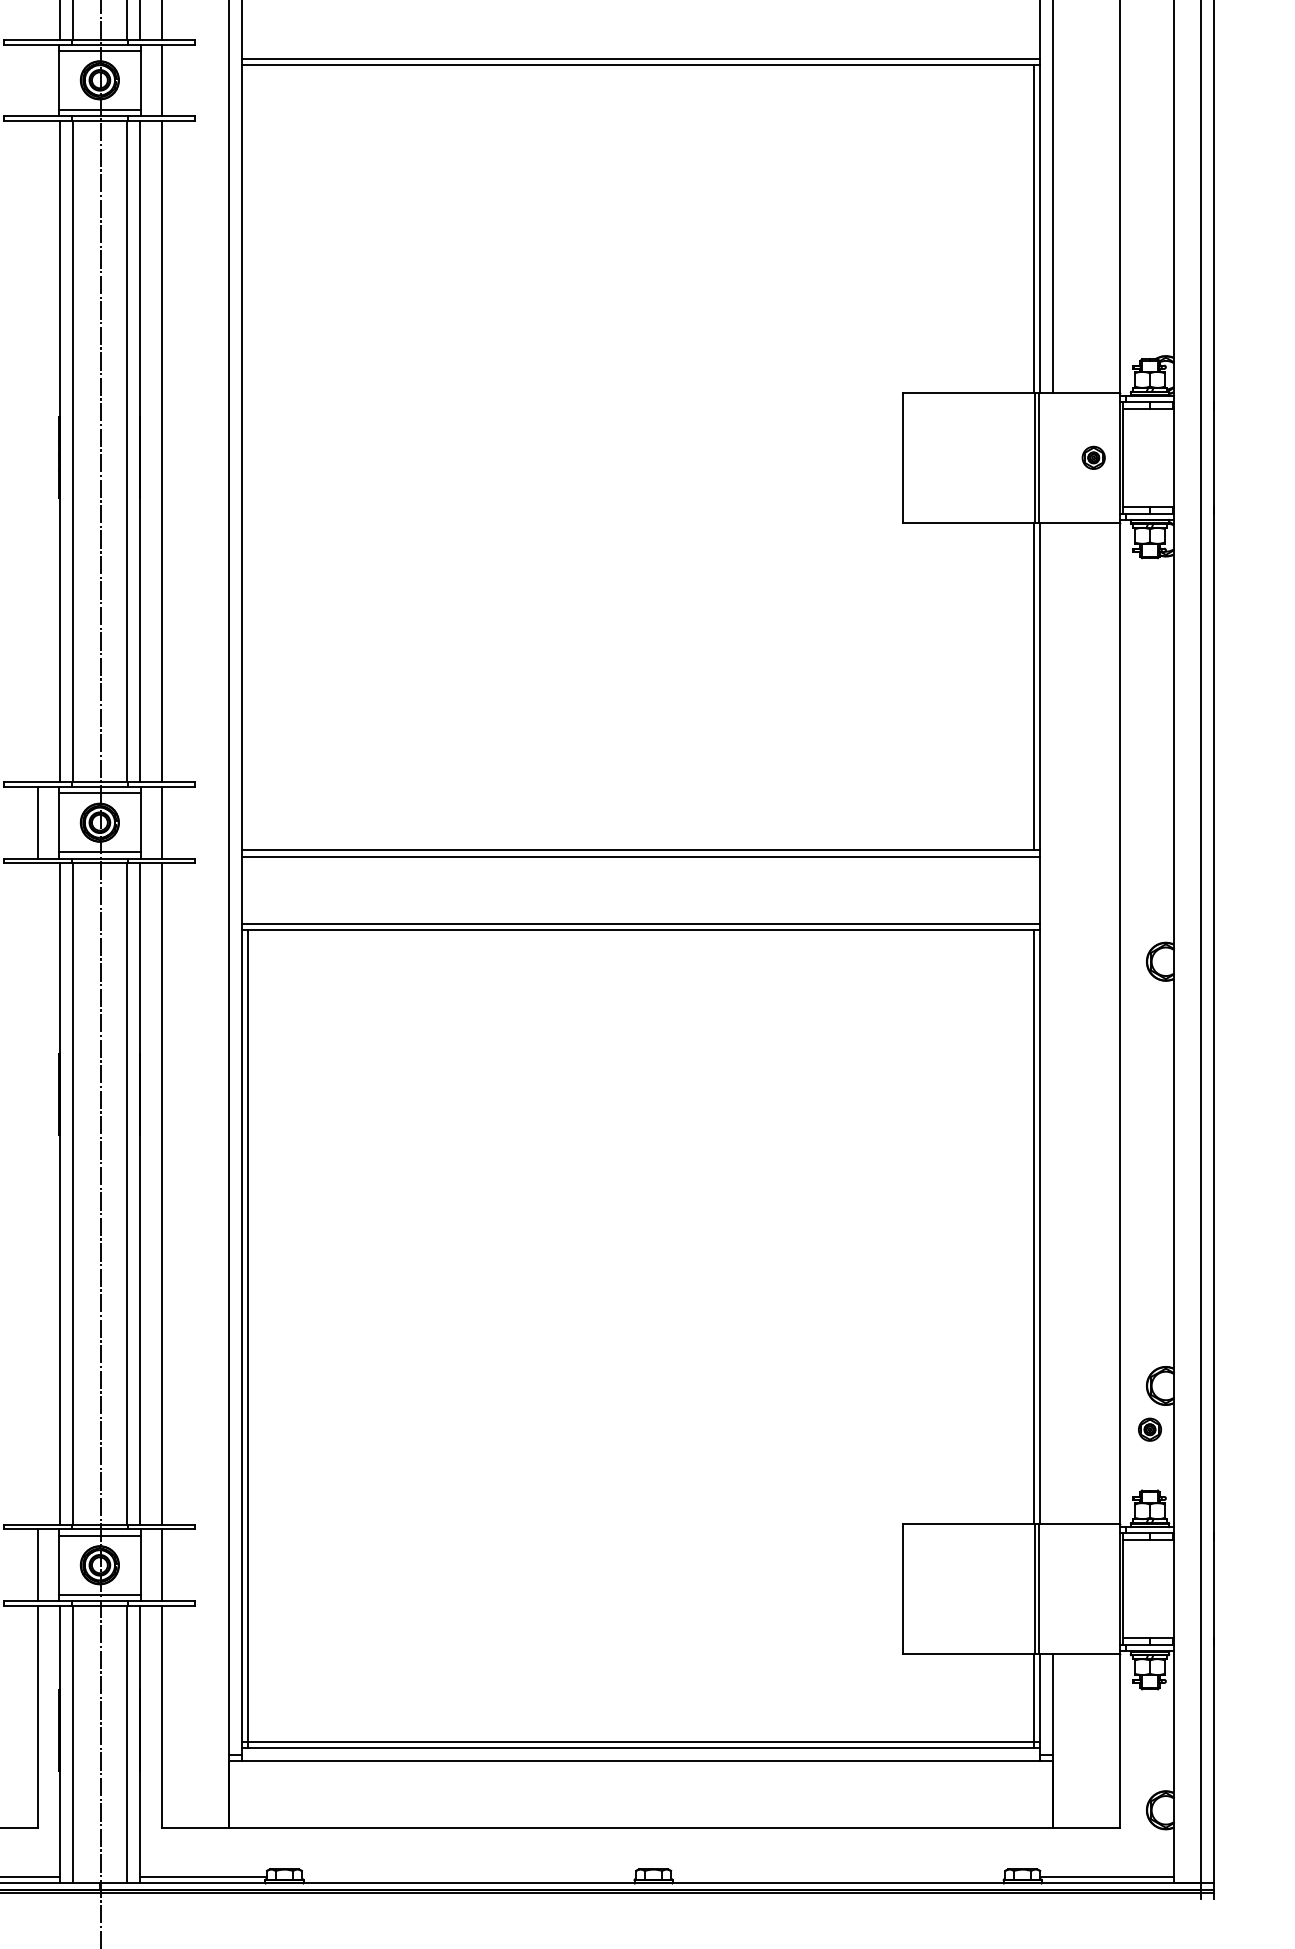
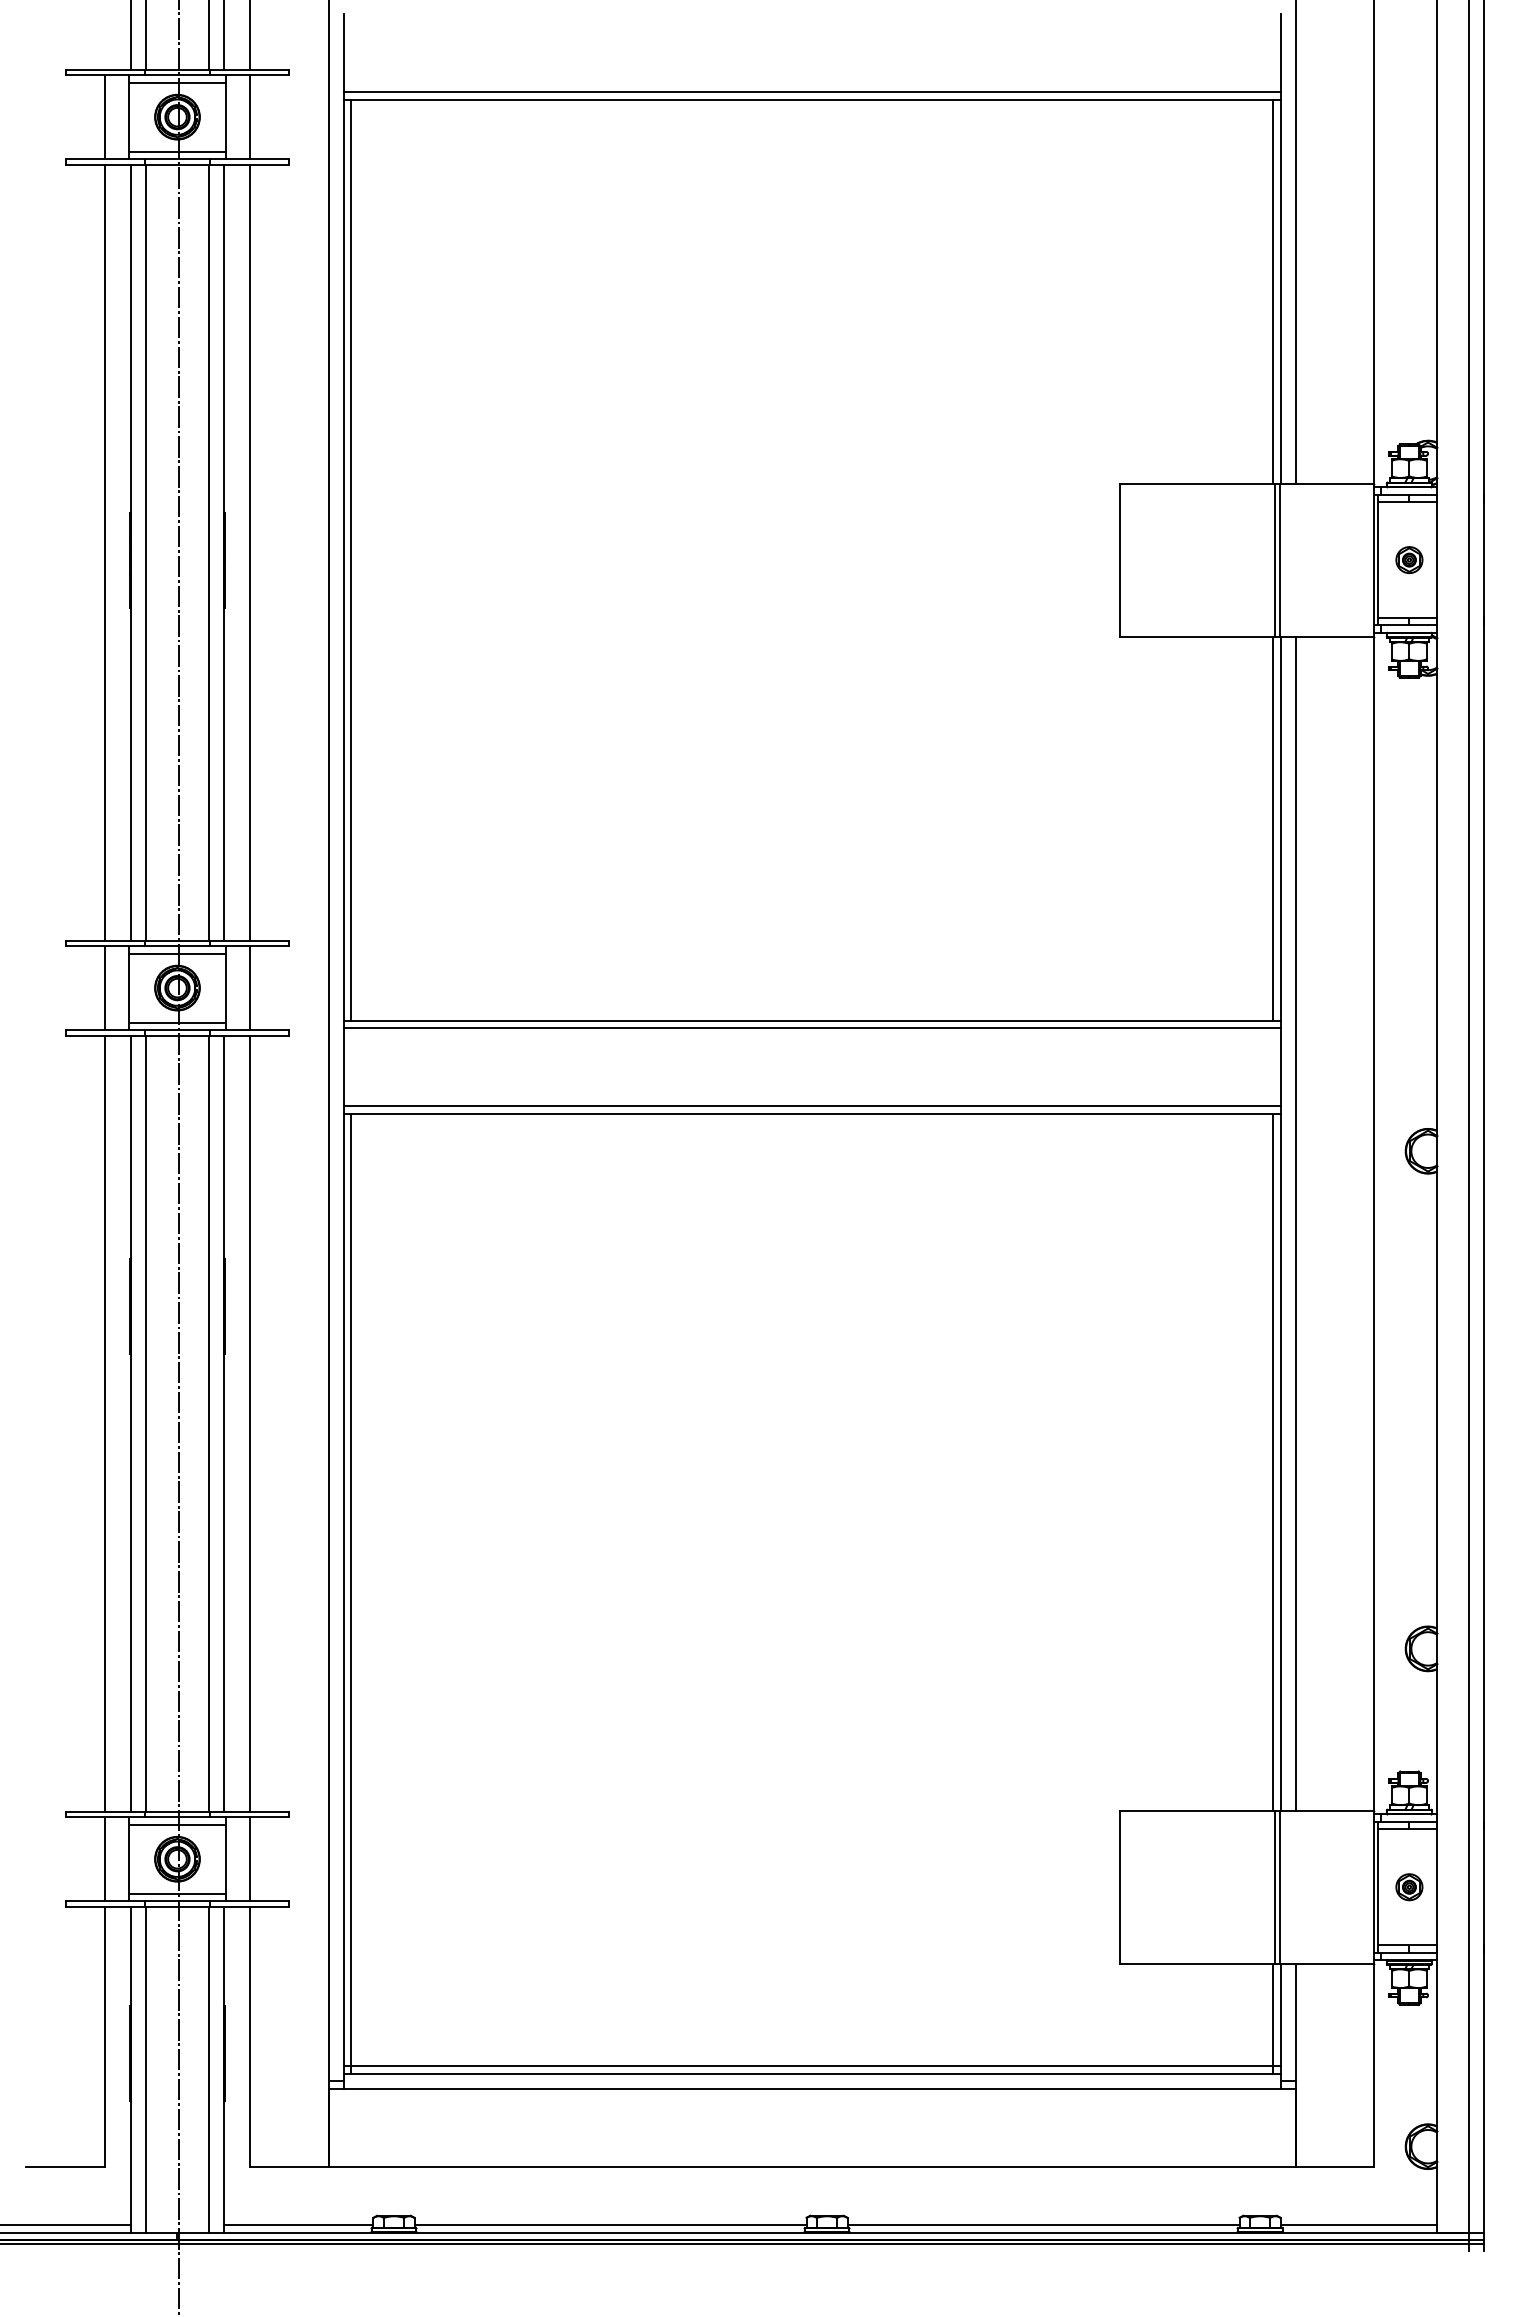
line: (37, 80) -> (104, 117), added
line: (37, 451) -> (104, 552), added
line: (248, 457) -> (351, 559), added
part: (1093, 458) -> (1409, 560), moved
line: (1052, 1023) -> (1295, 1223), added
line: (37, 1193) -> (104, 1423), added
part: (1150, 1429) -> (1409, 1887), moved
line: (468, 1877) -> (610, 2225), added
line: (838, 1877) -> (1043, 2225), added

